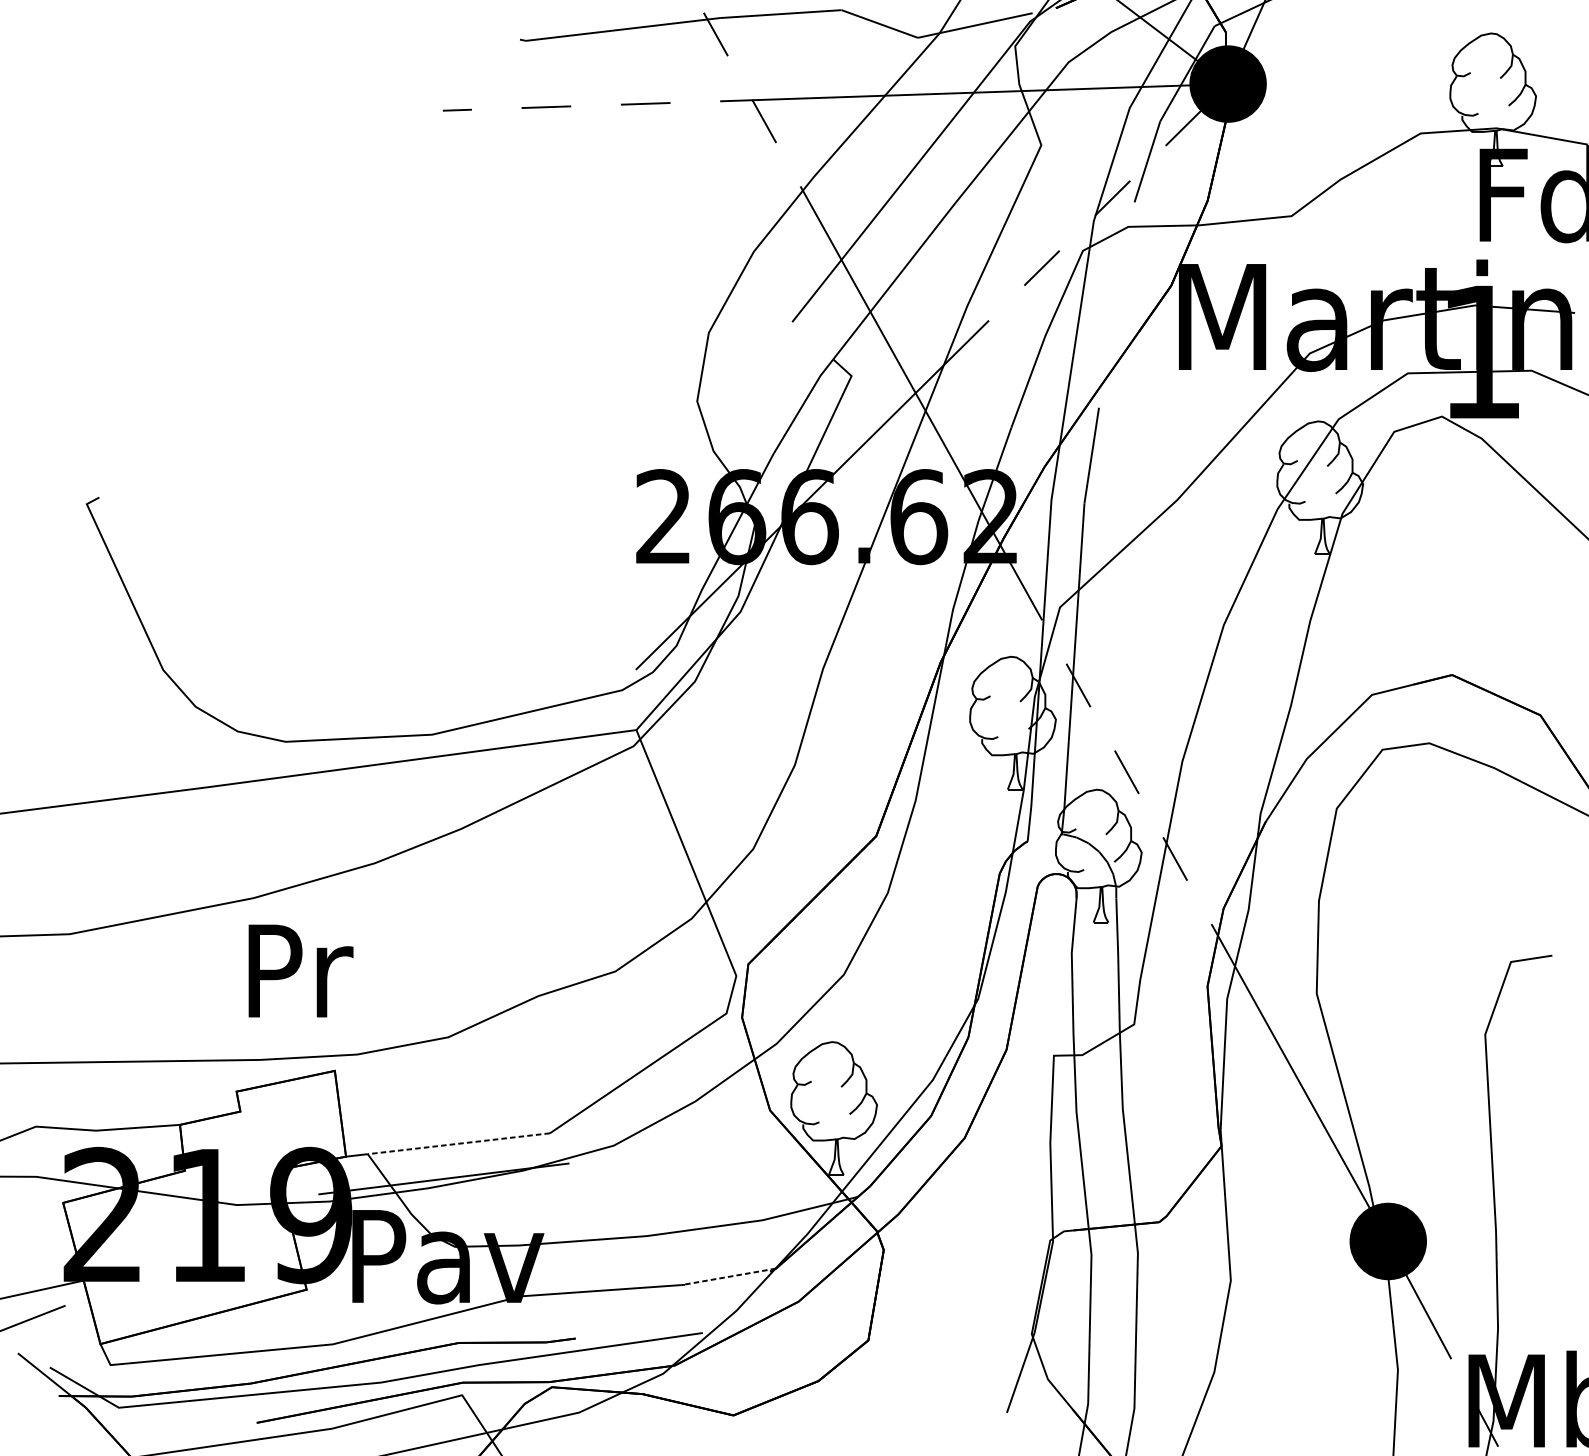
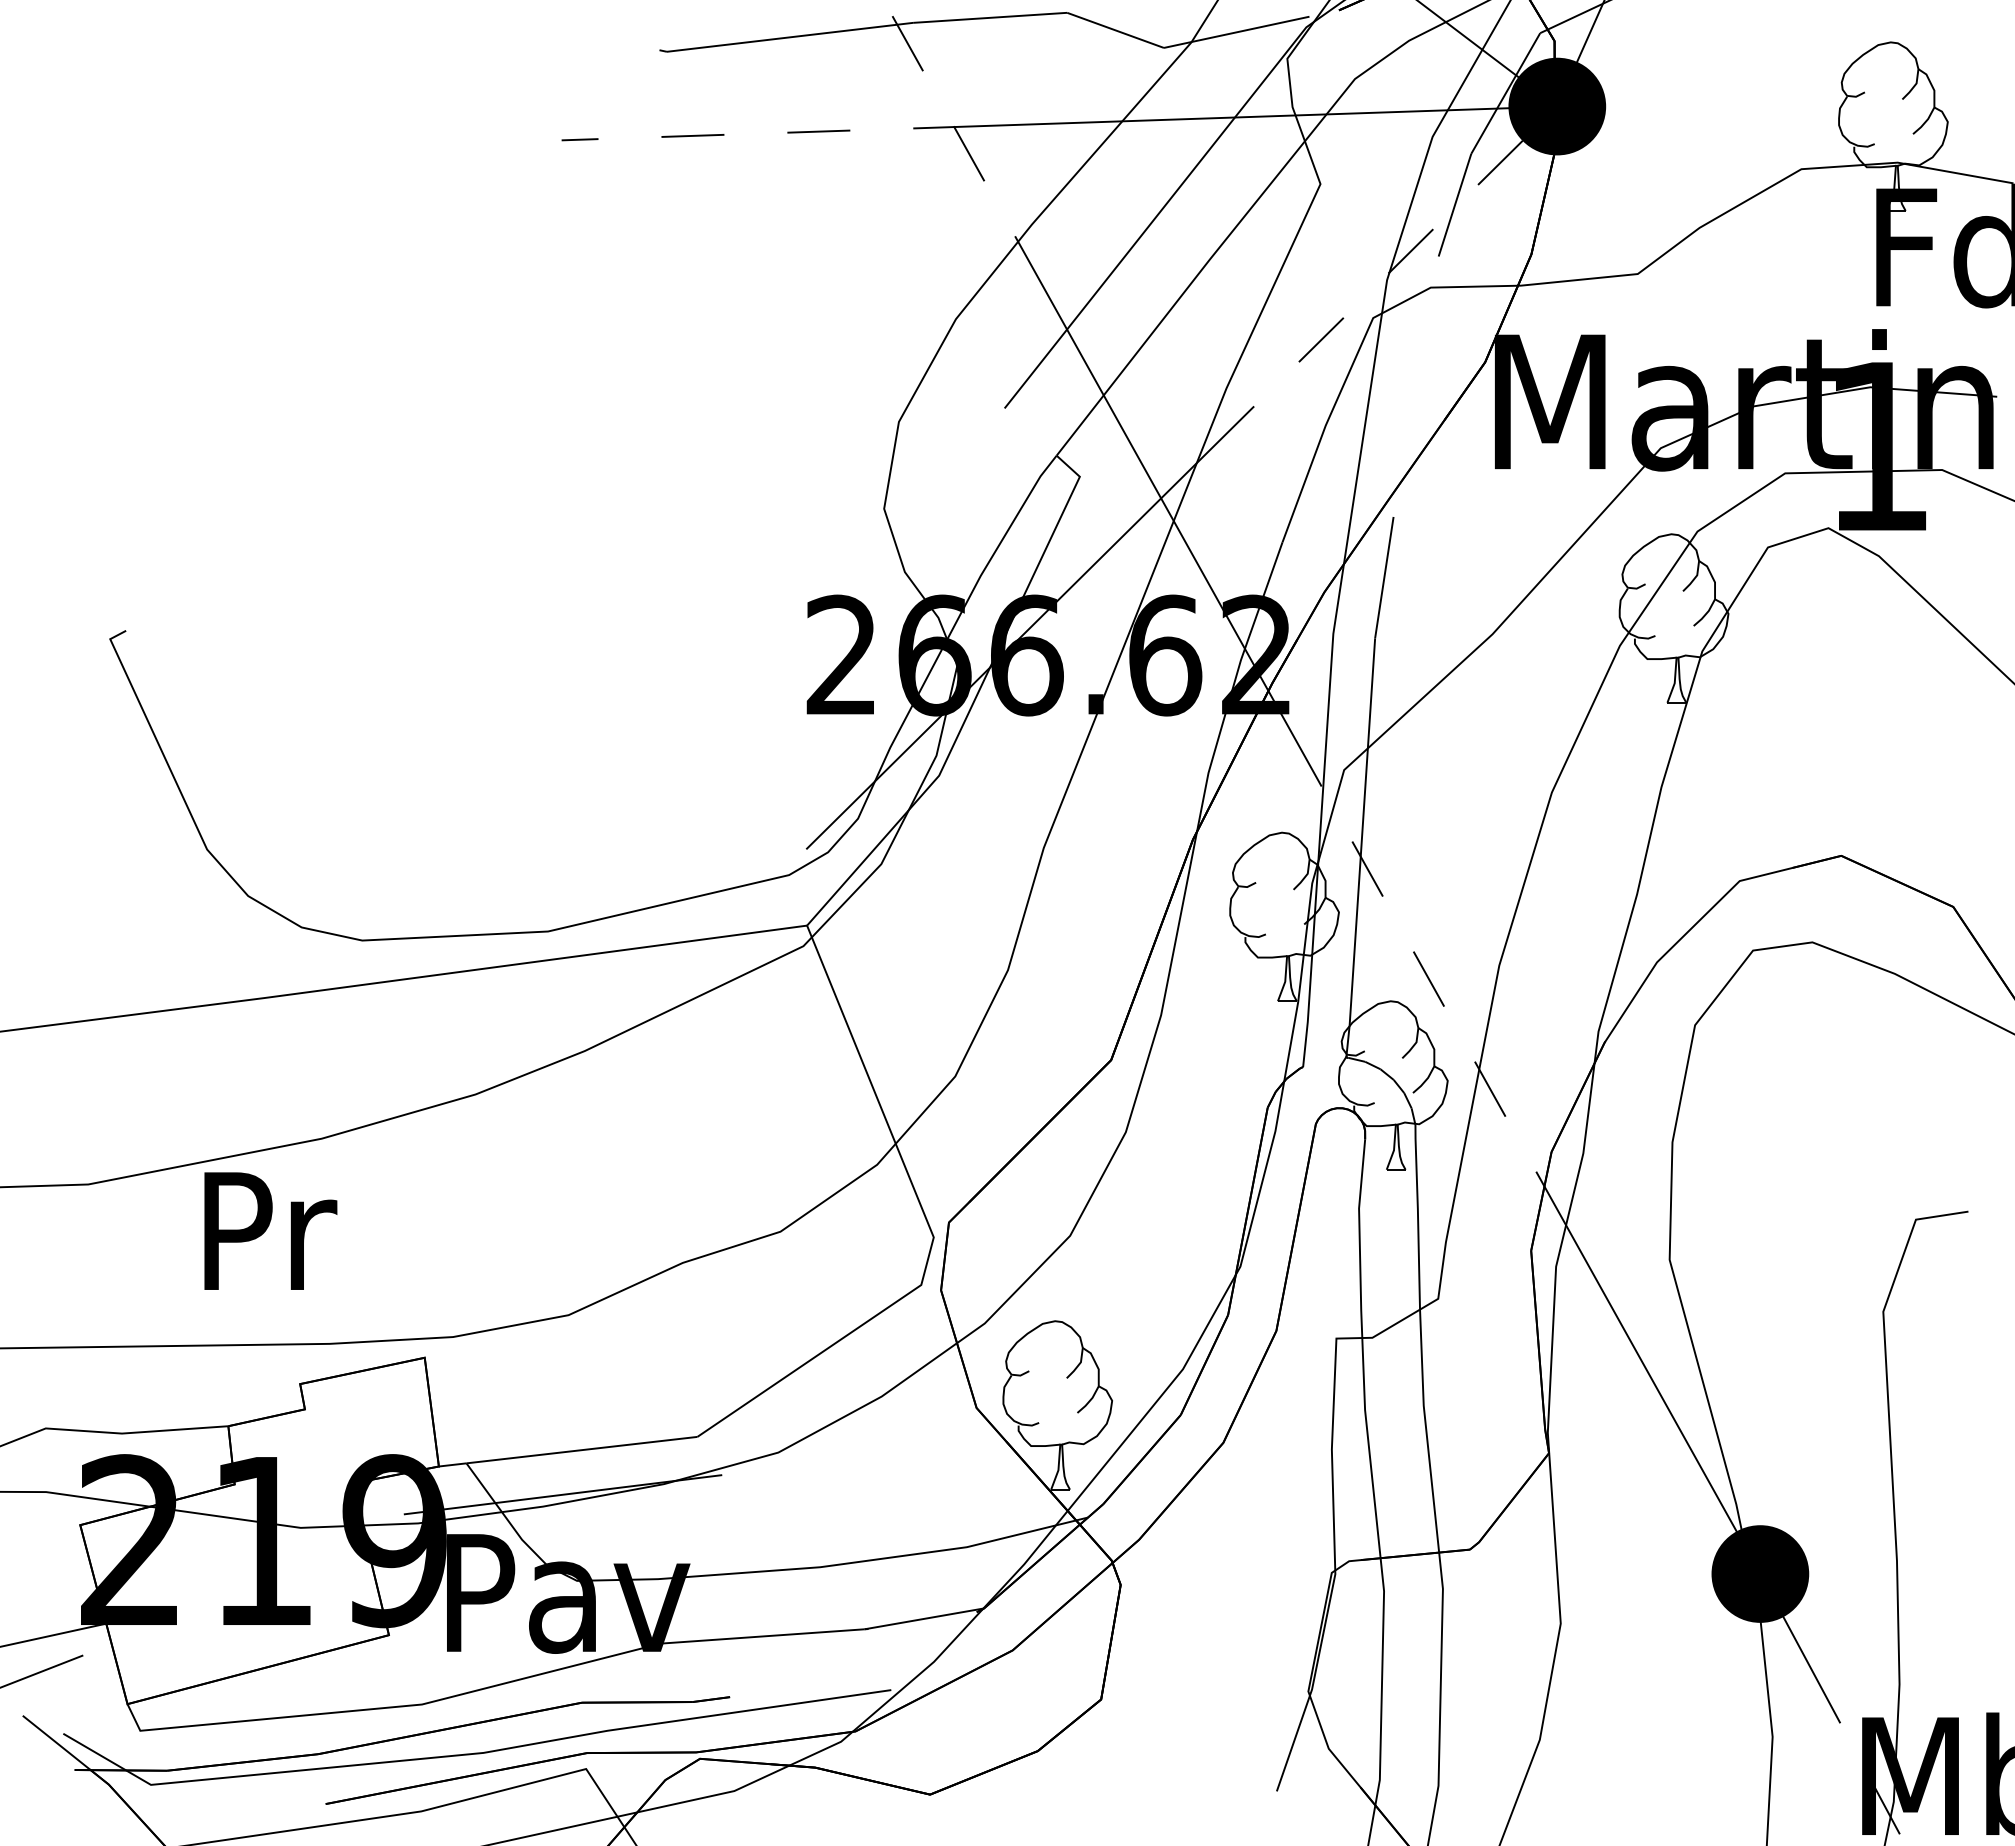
text: (300, 970) -> (270, 1230), moved
line: (458, 1144) -> (581, 1450), dashed -> solid
line: (729, 1276) -> (924, 1618), dashed -> solid

